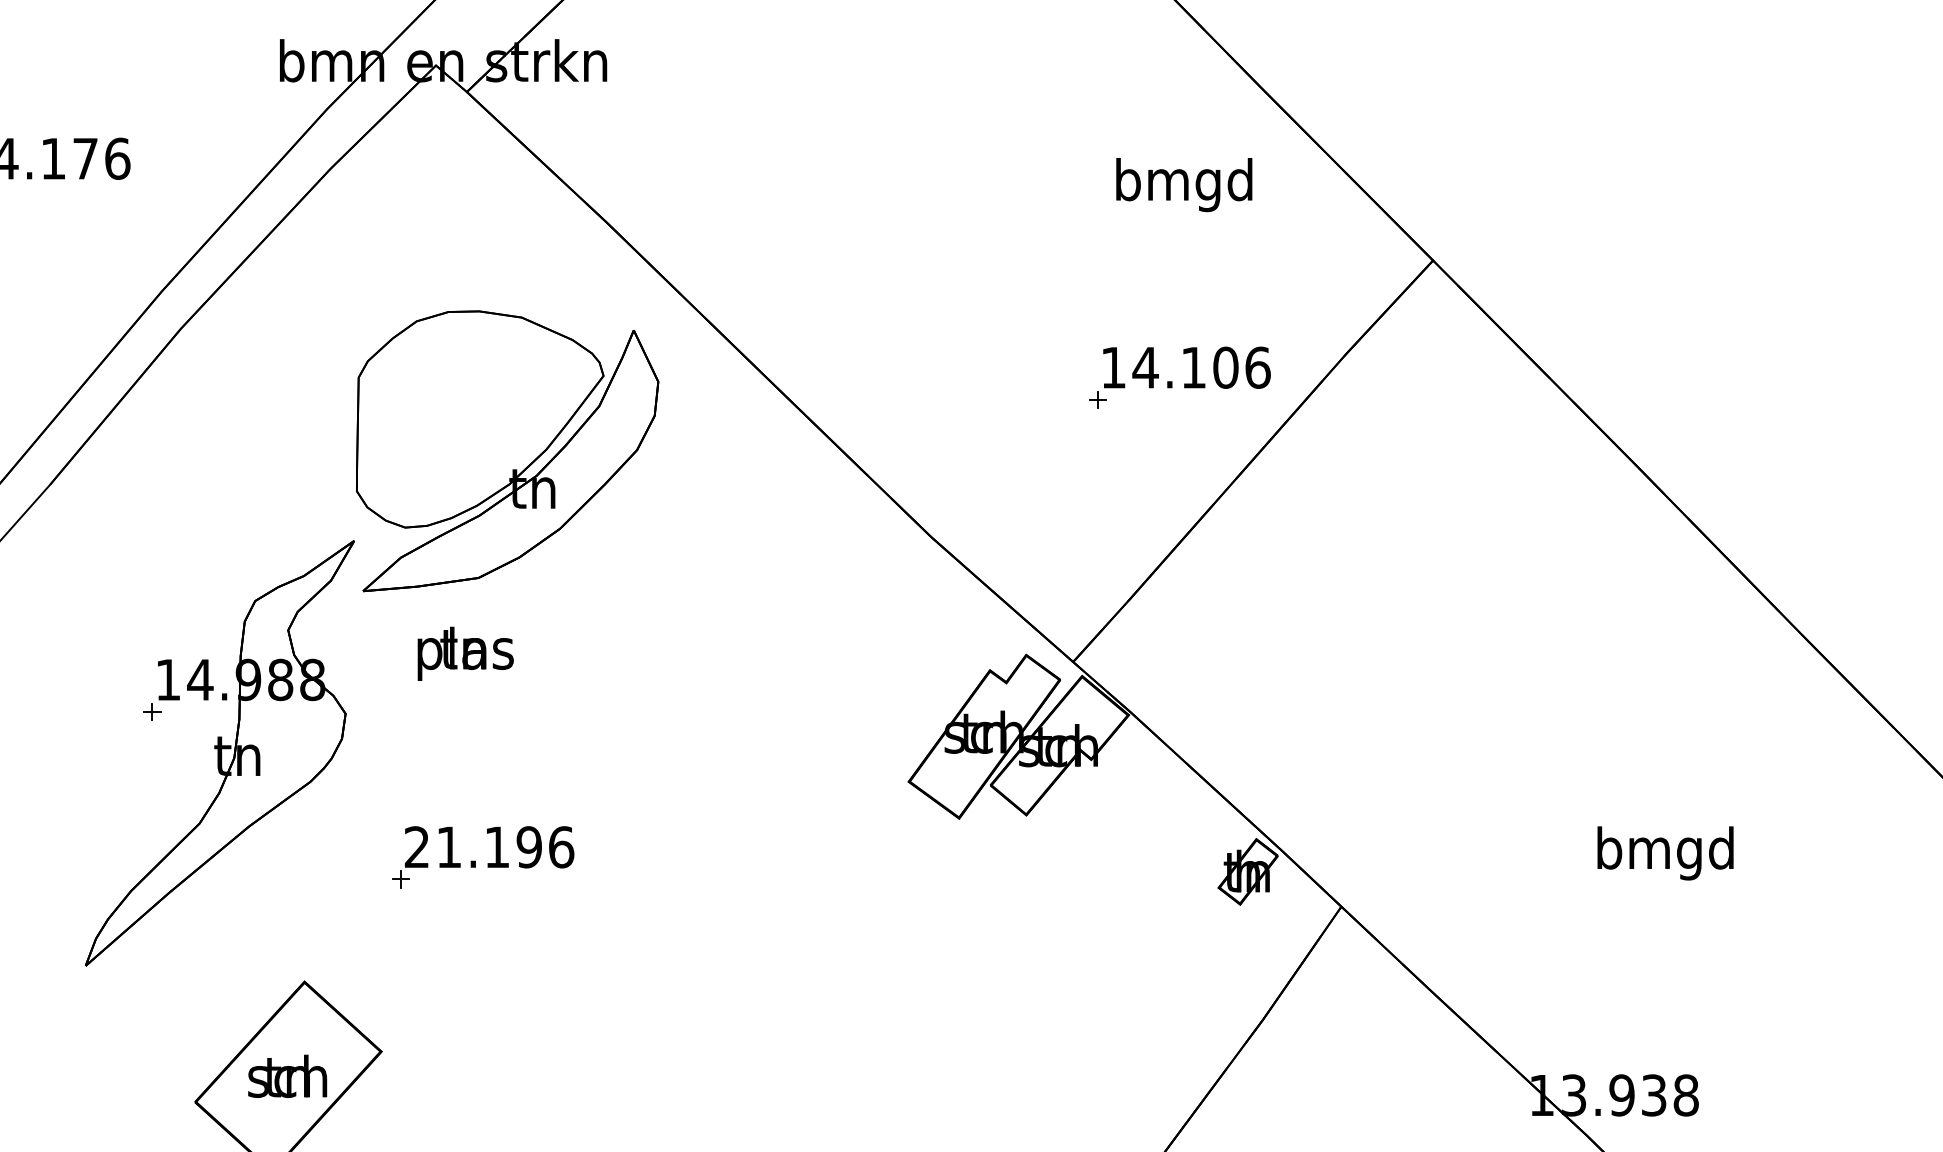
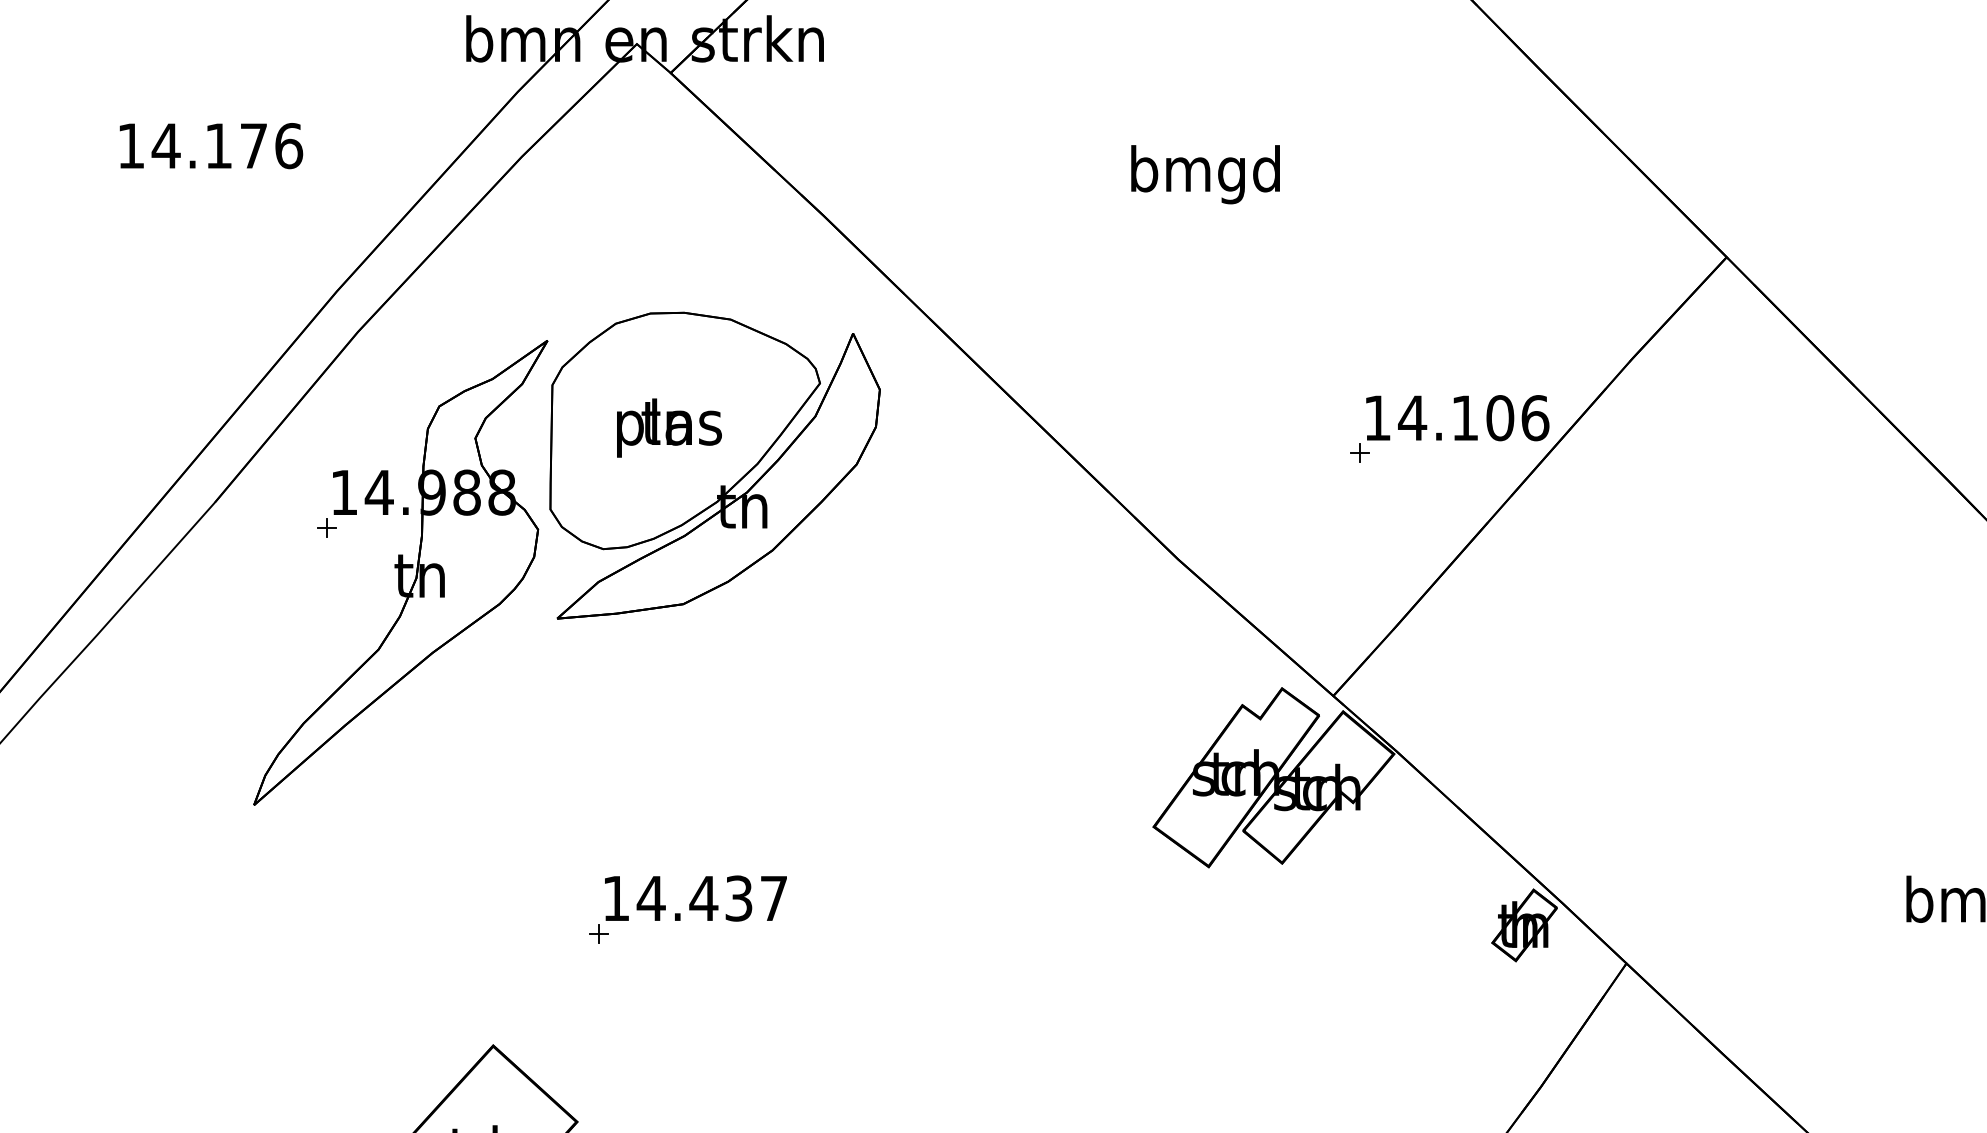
text: (1184, 185) -> (1205, 175), moved
part: (1184, 383) -> (1455, 435), moved
text: (465, 653) -> (669, 427), moved
part: (219, 753) -> (400, 573), moved
text: (489, 847) -> (695, 898), 21.196 -> 14.437

